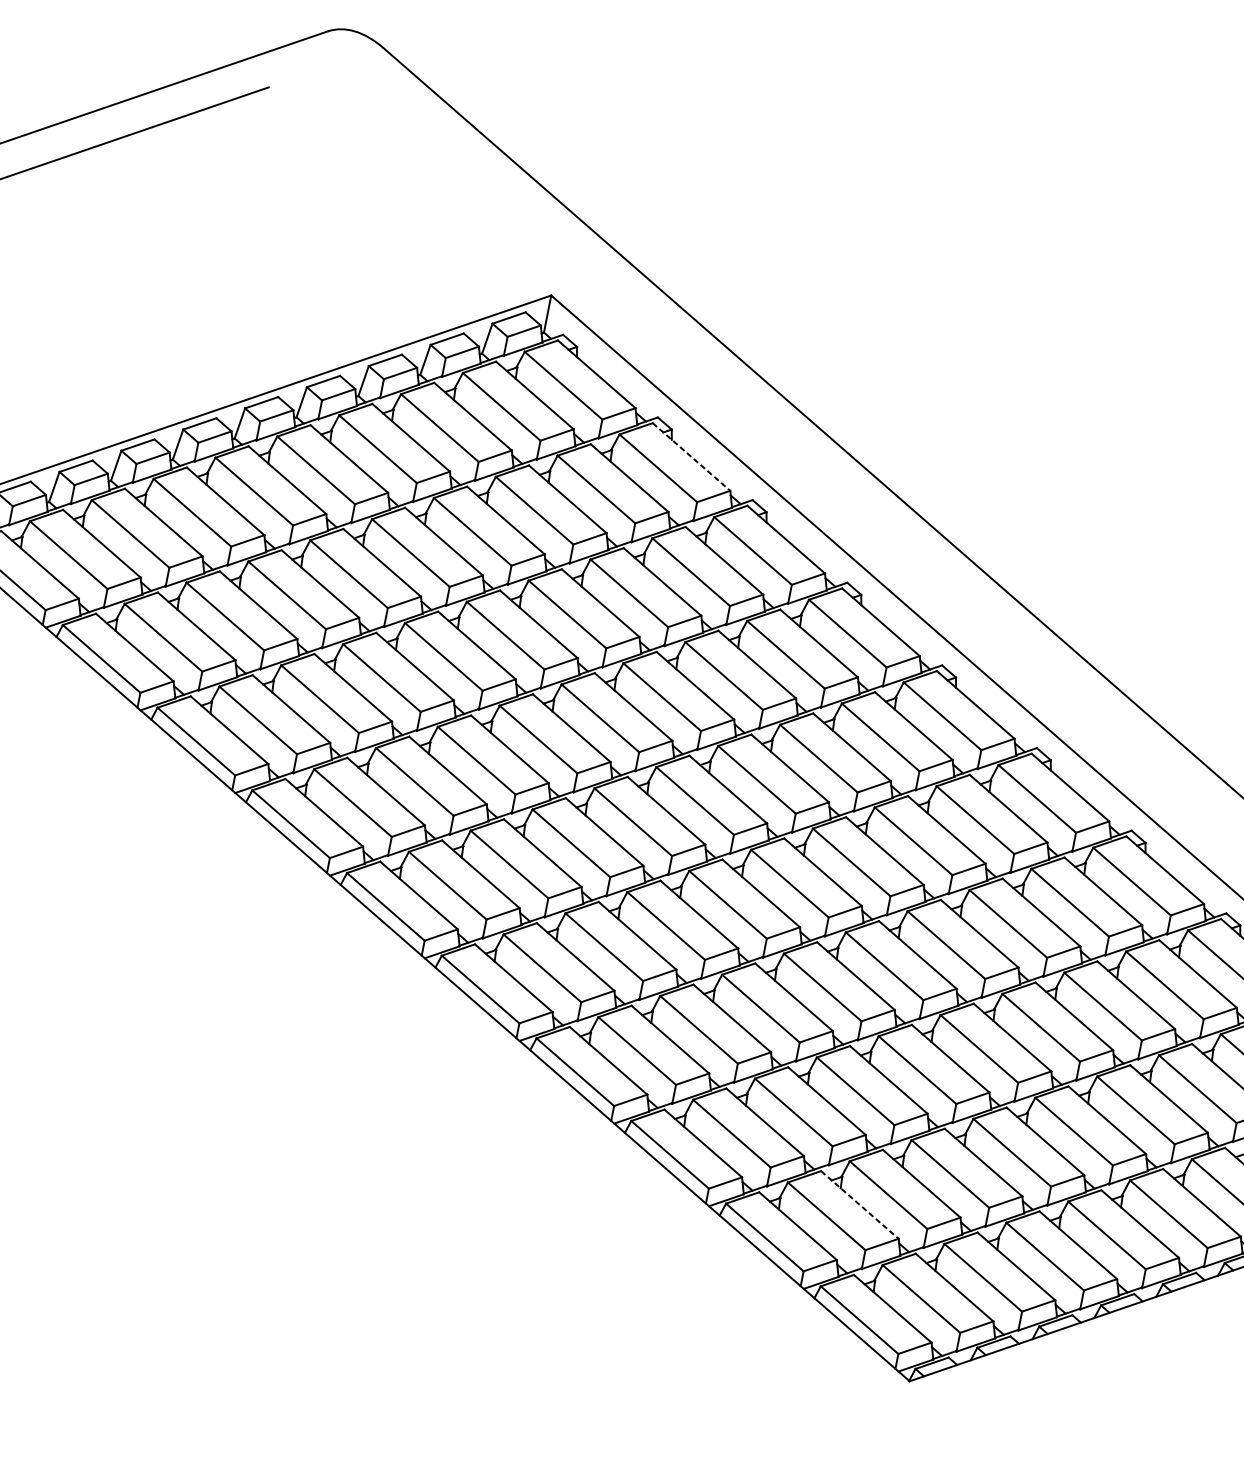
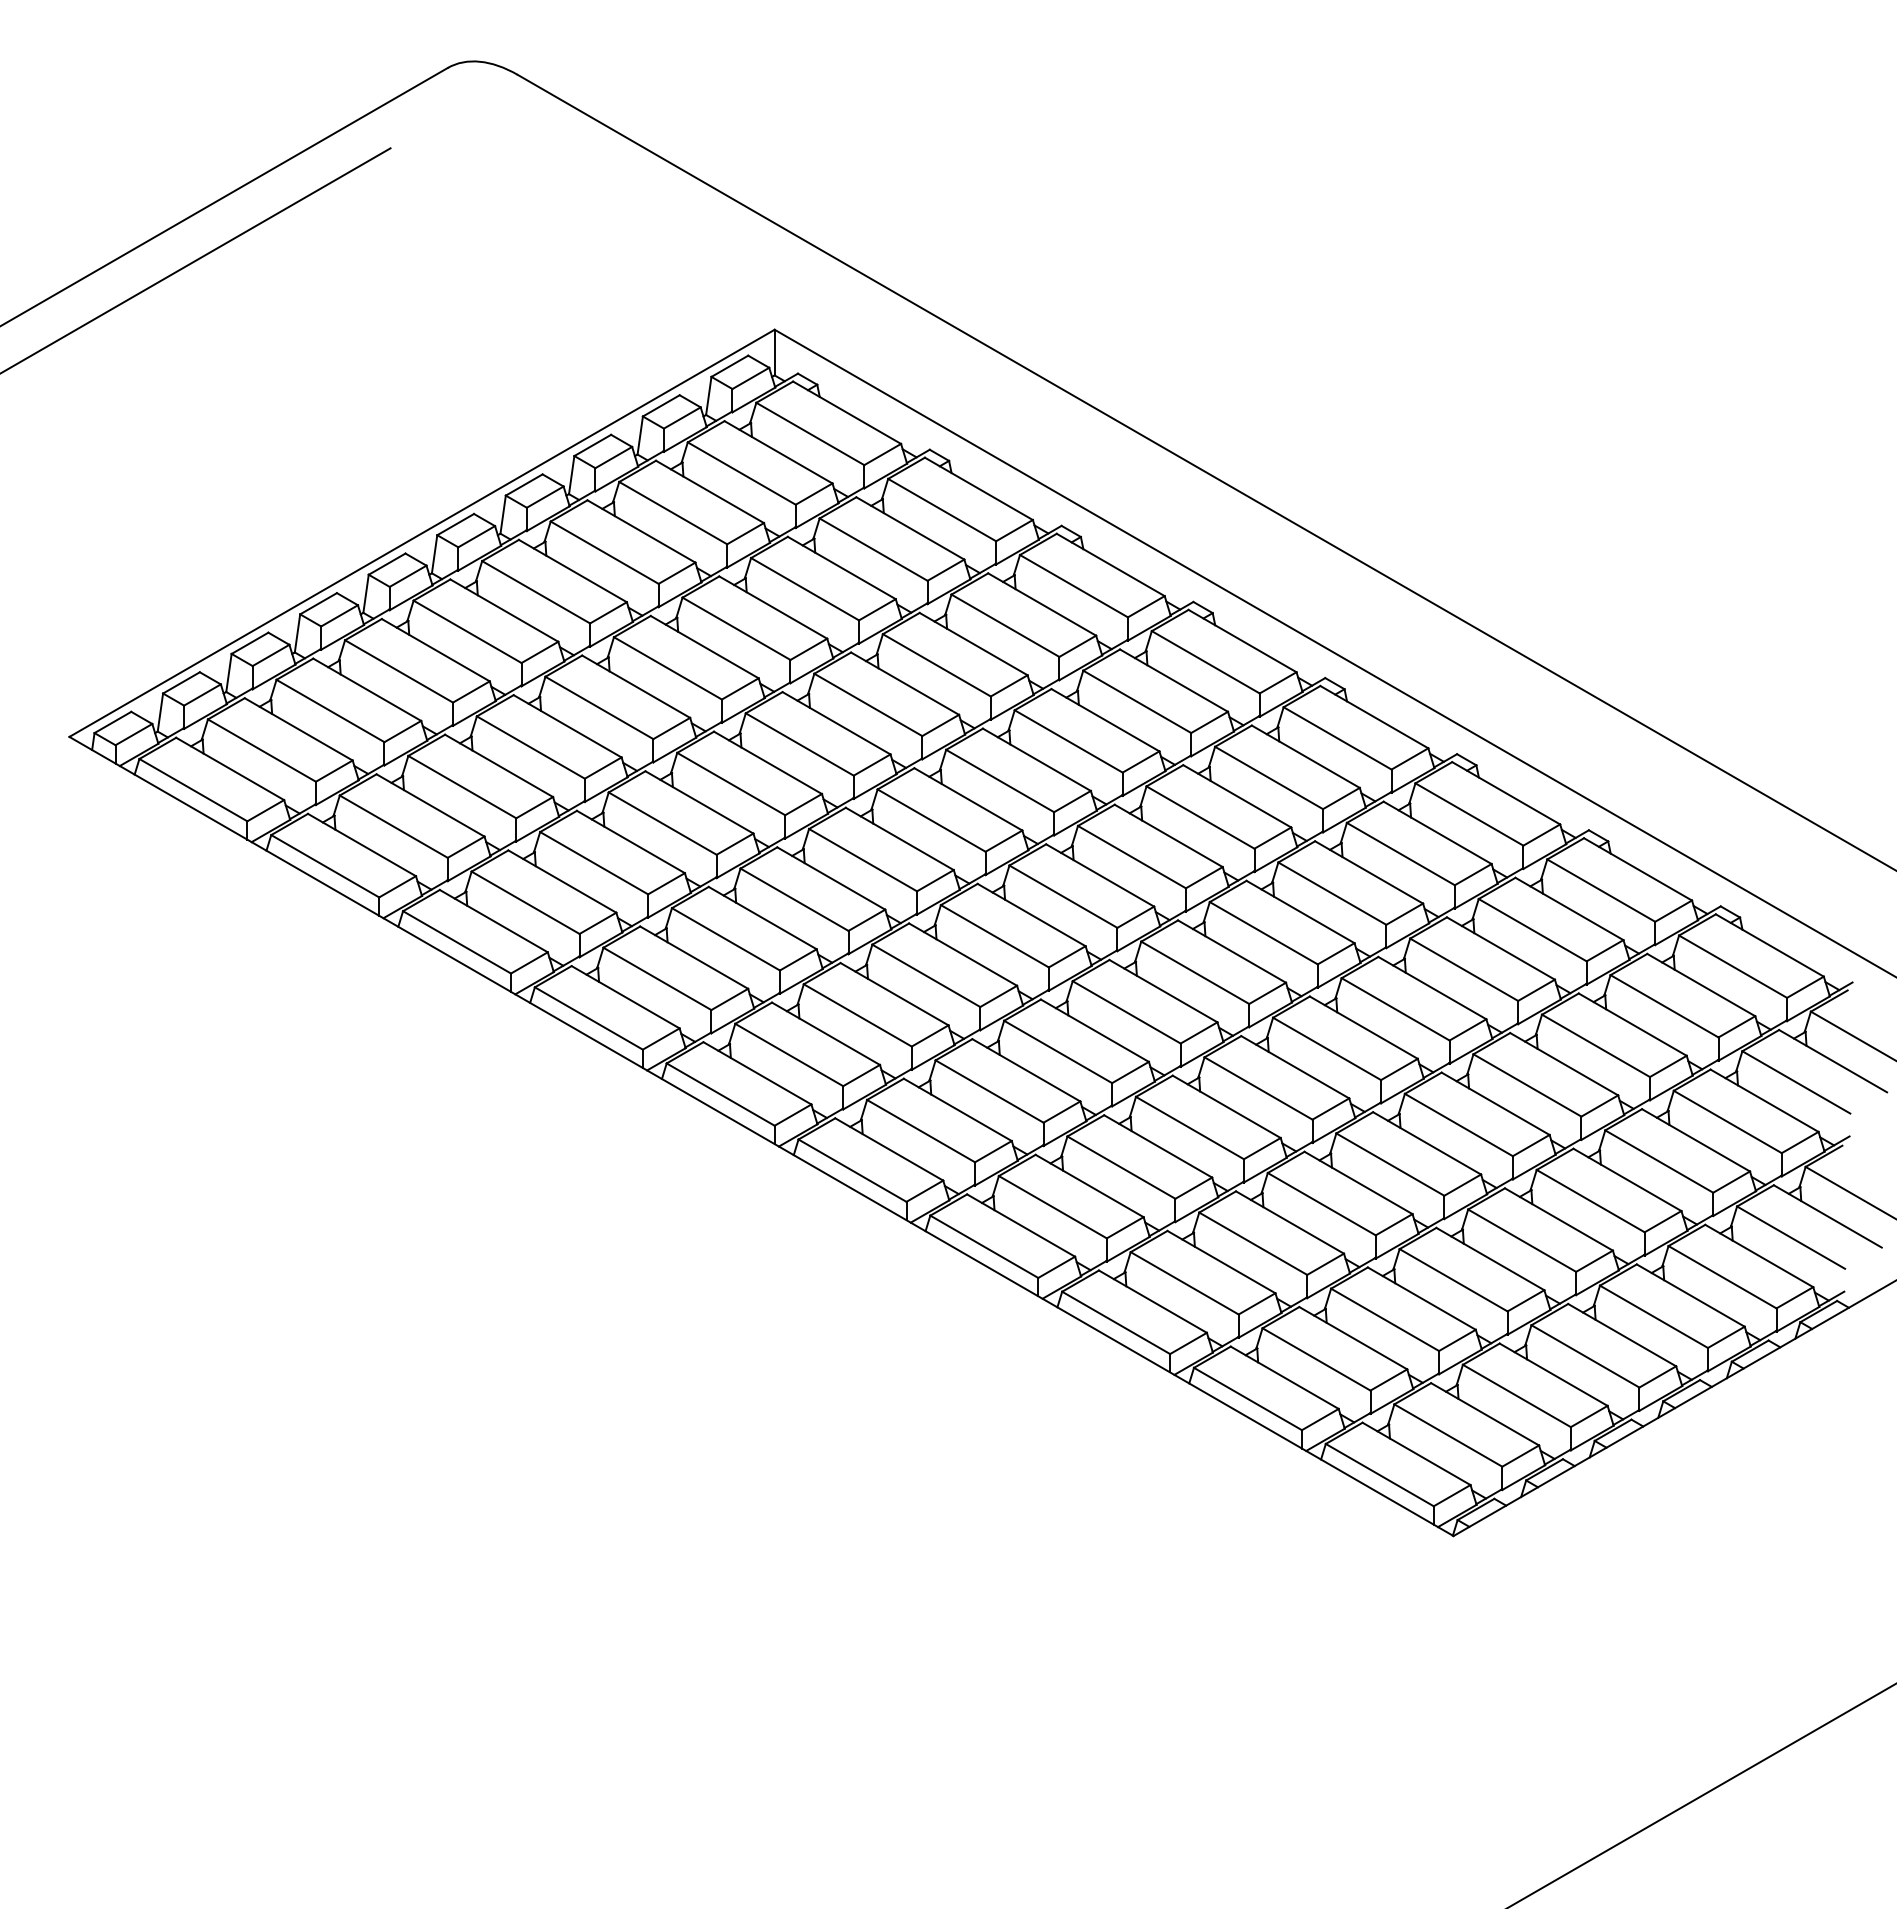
line: (691, 457) -> (979, 489), dashed -> solid
line: (859, 1205) -> (1353, 1338), dashed -> solid

